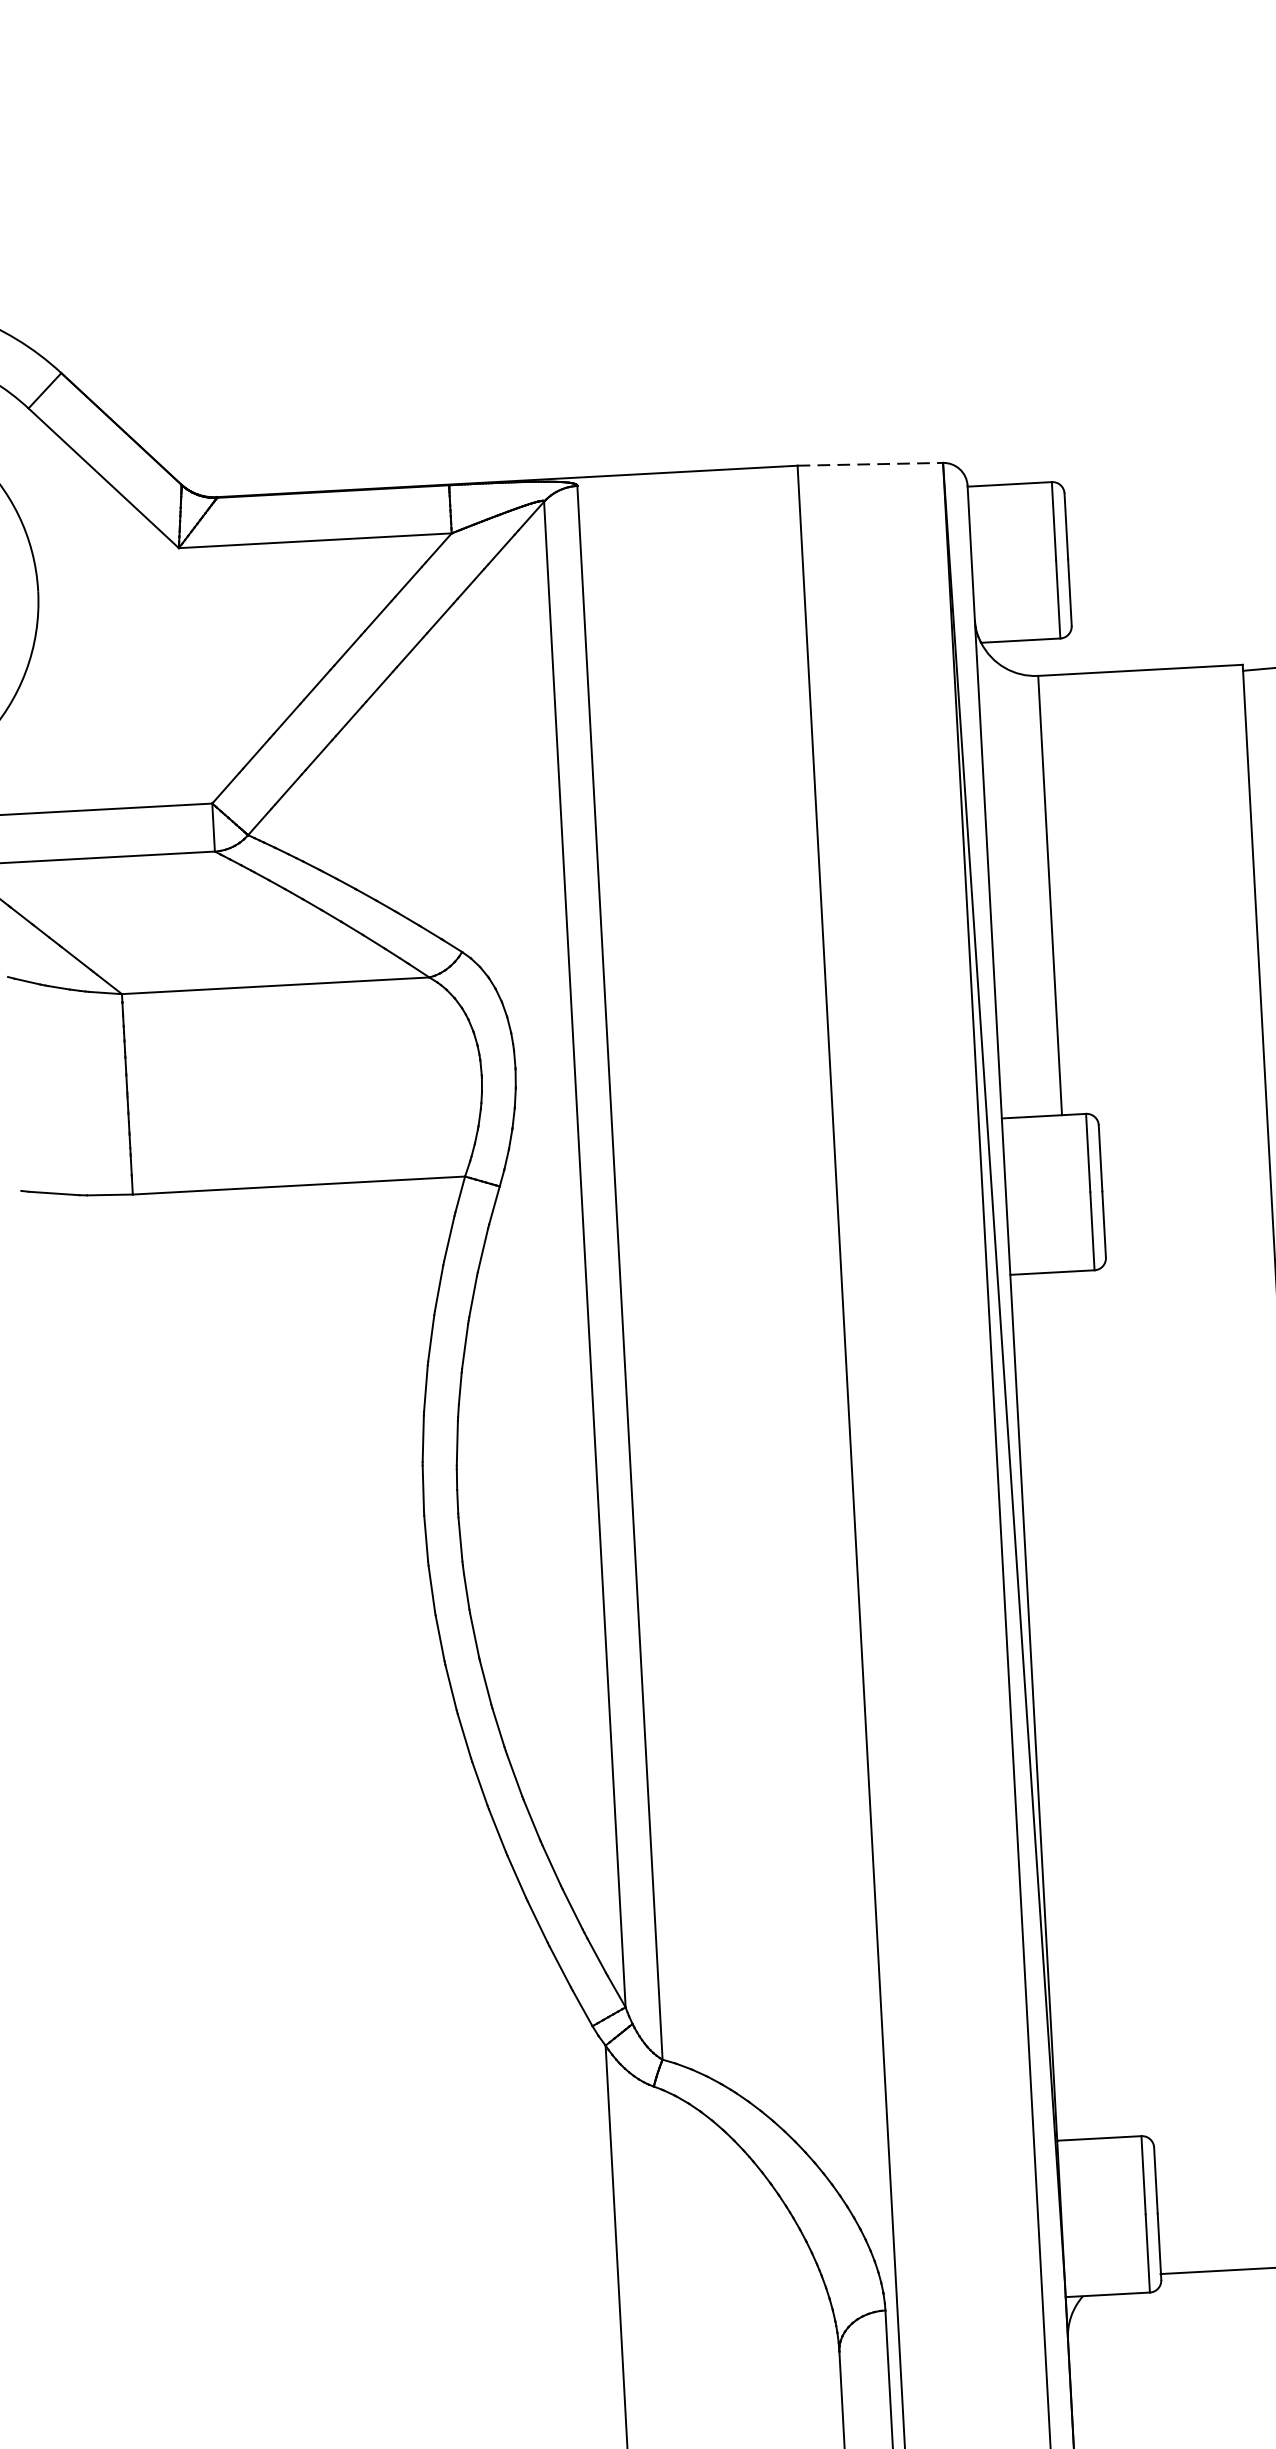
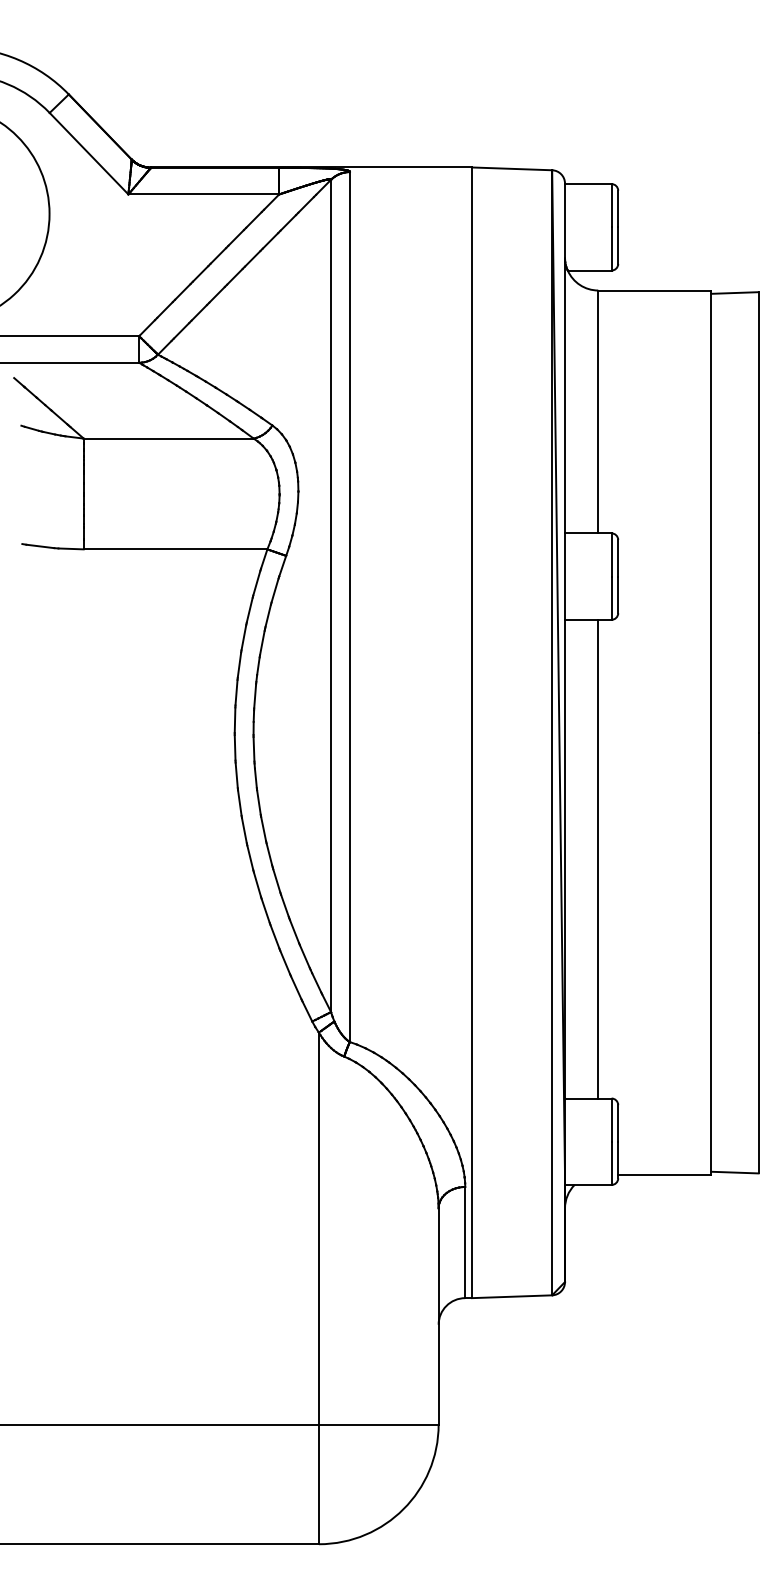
line: (871, 463) -> (512, 168), dashed -> solid
line: (1094, 1703) -> (598, 858), added

